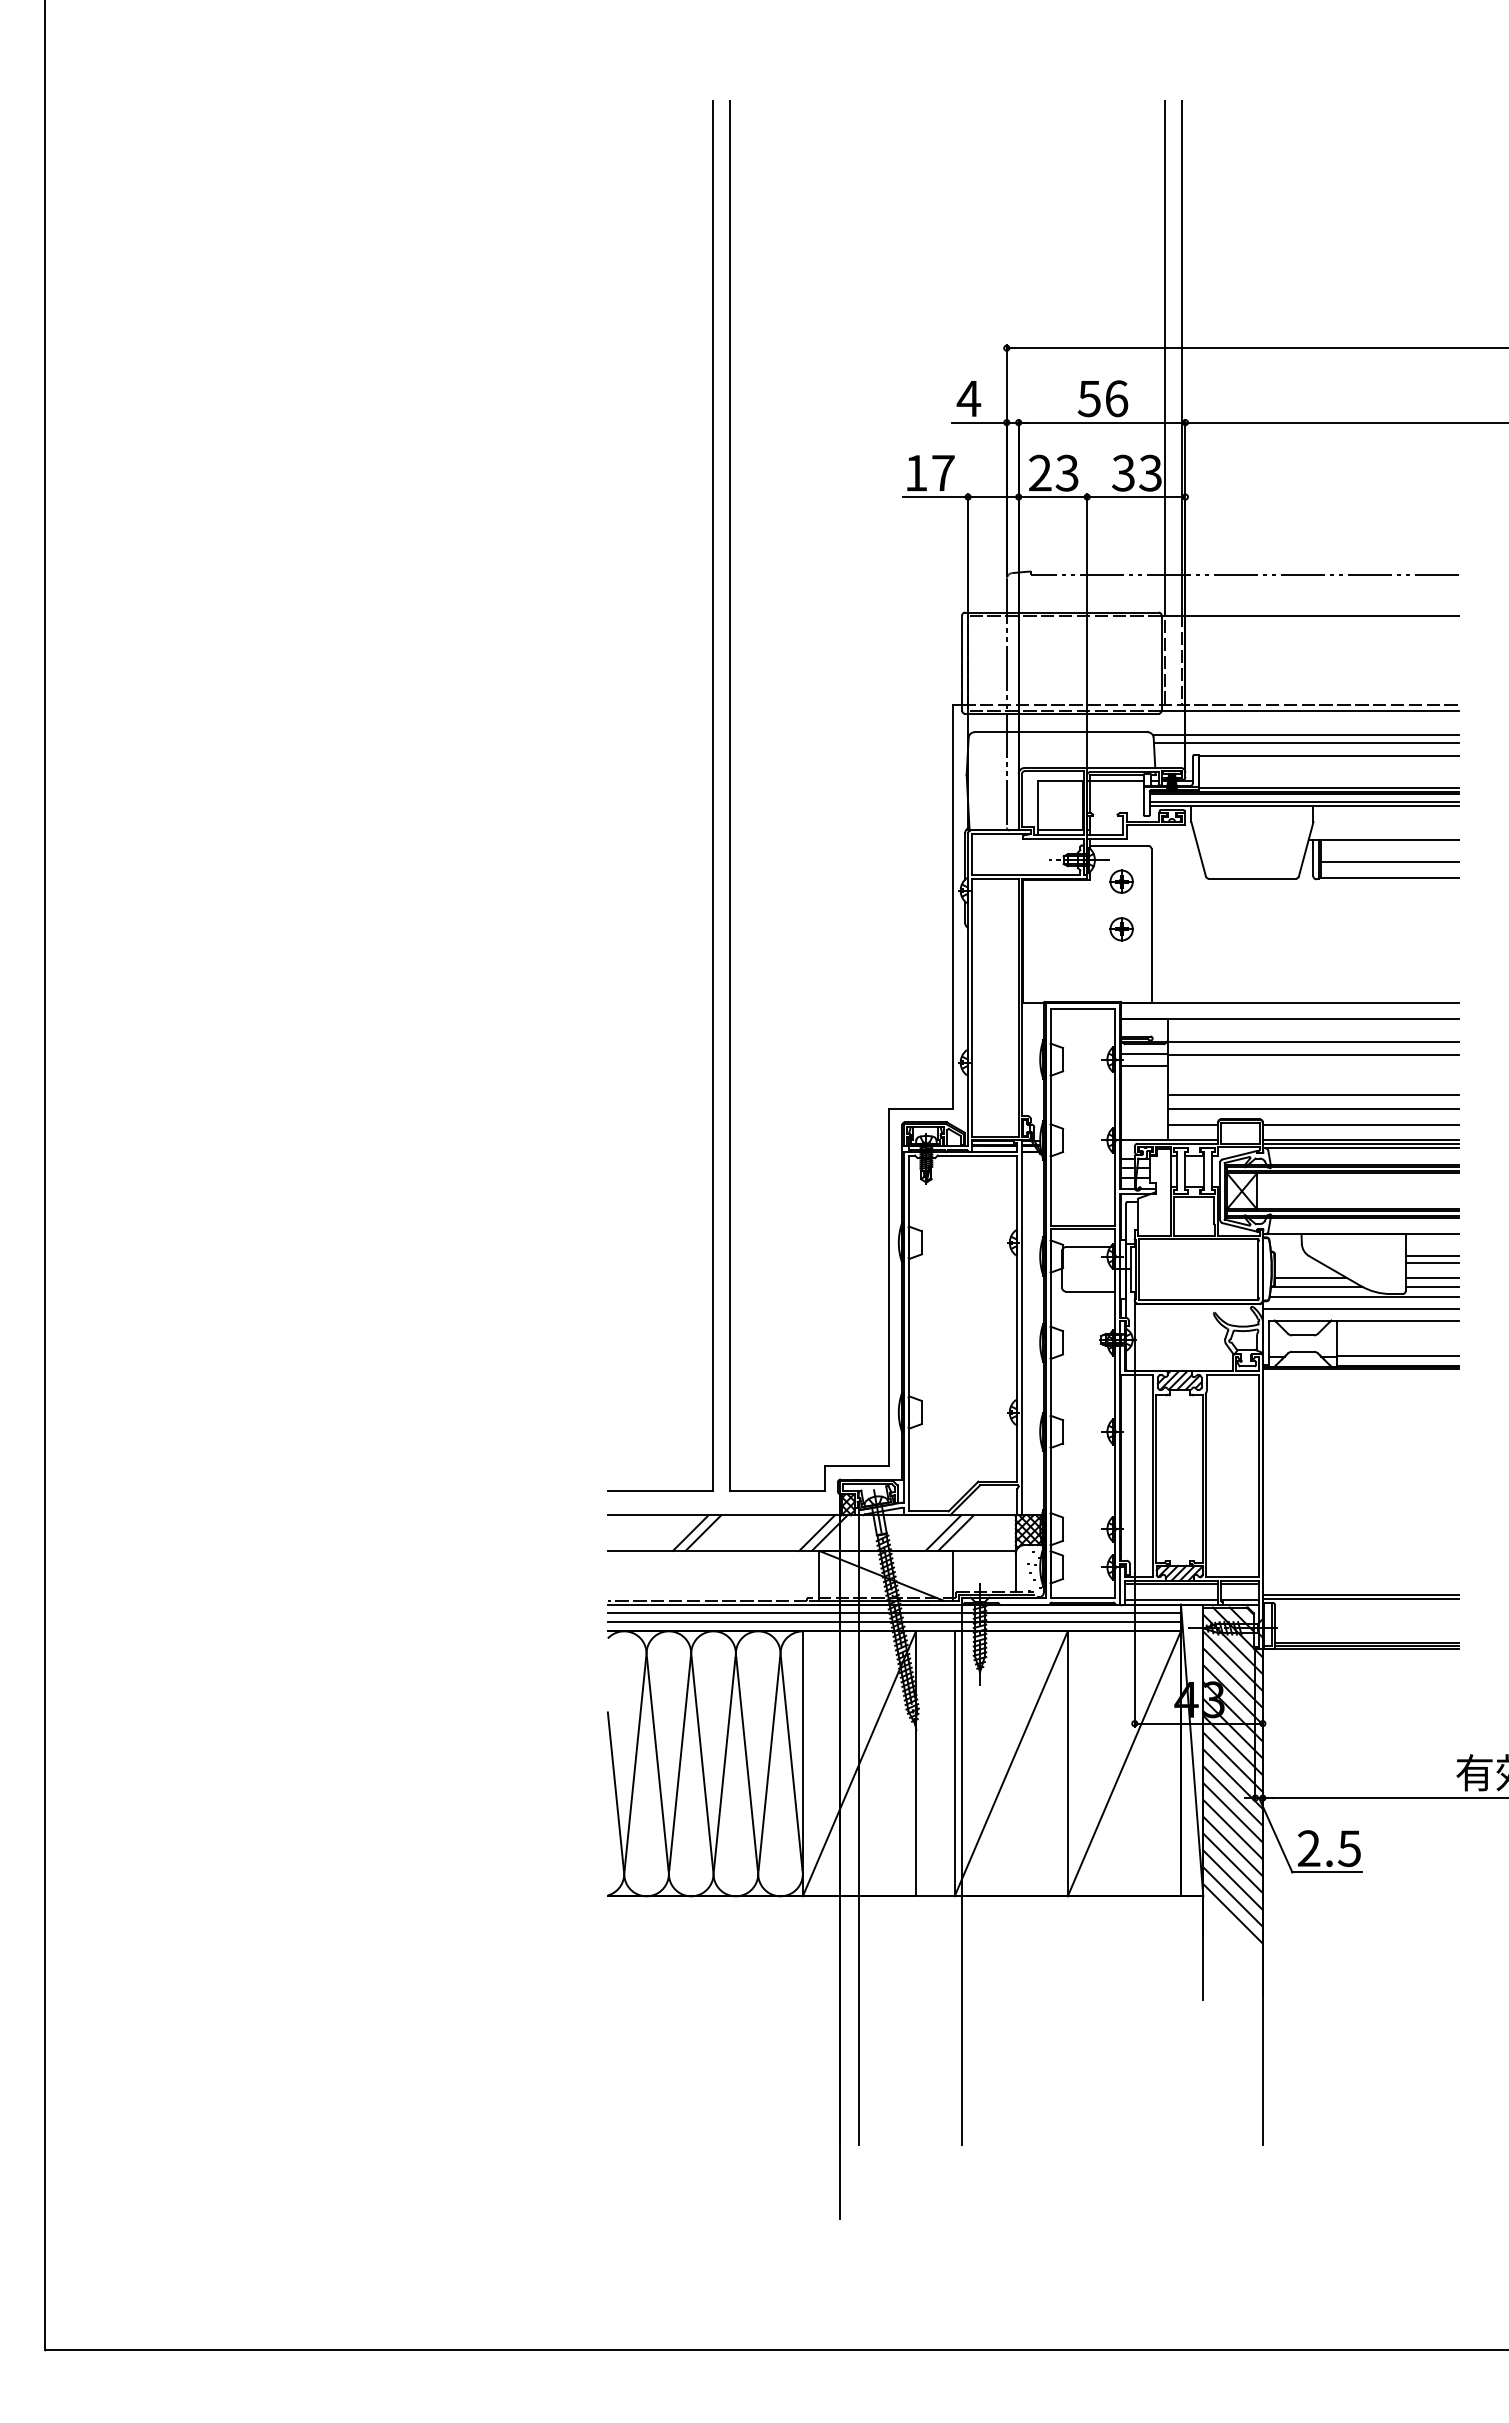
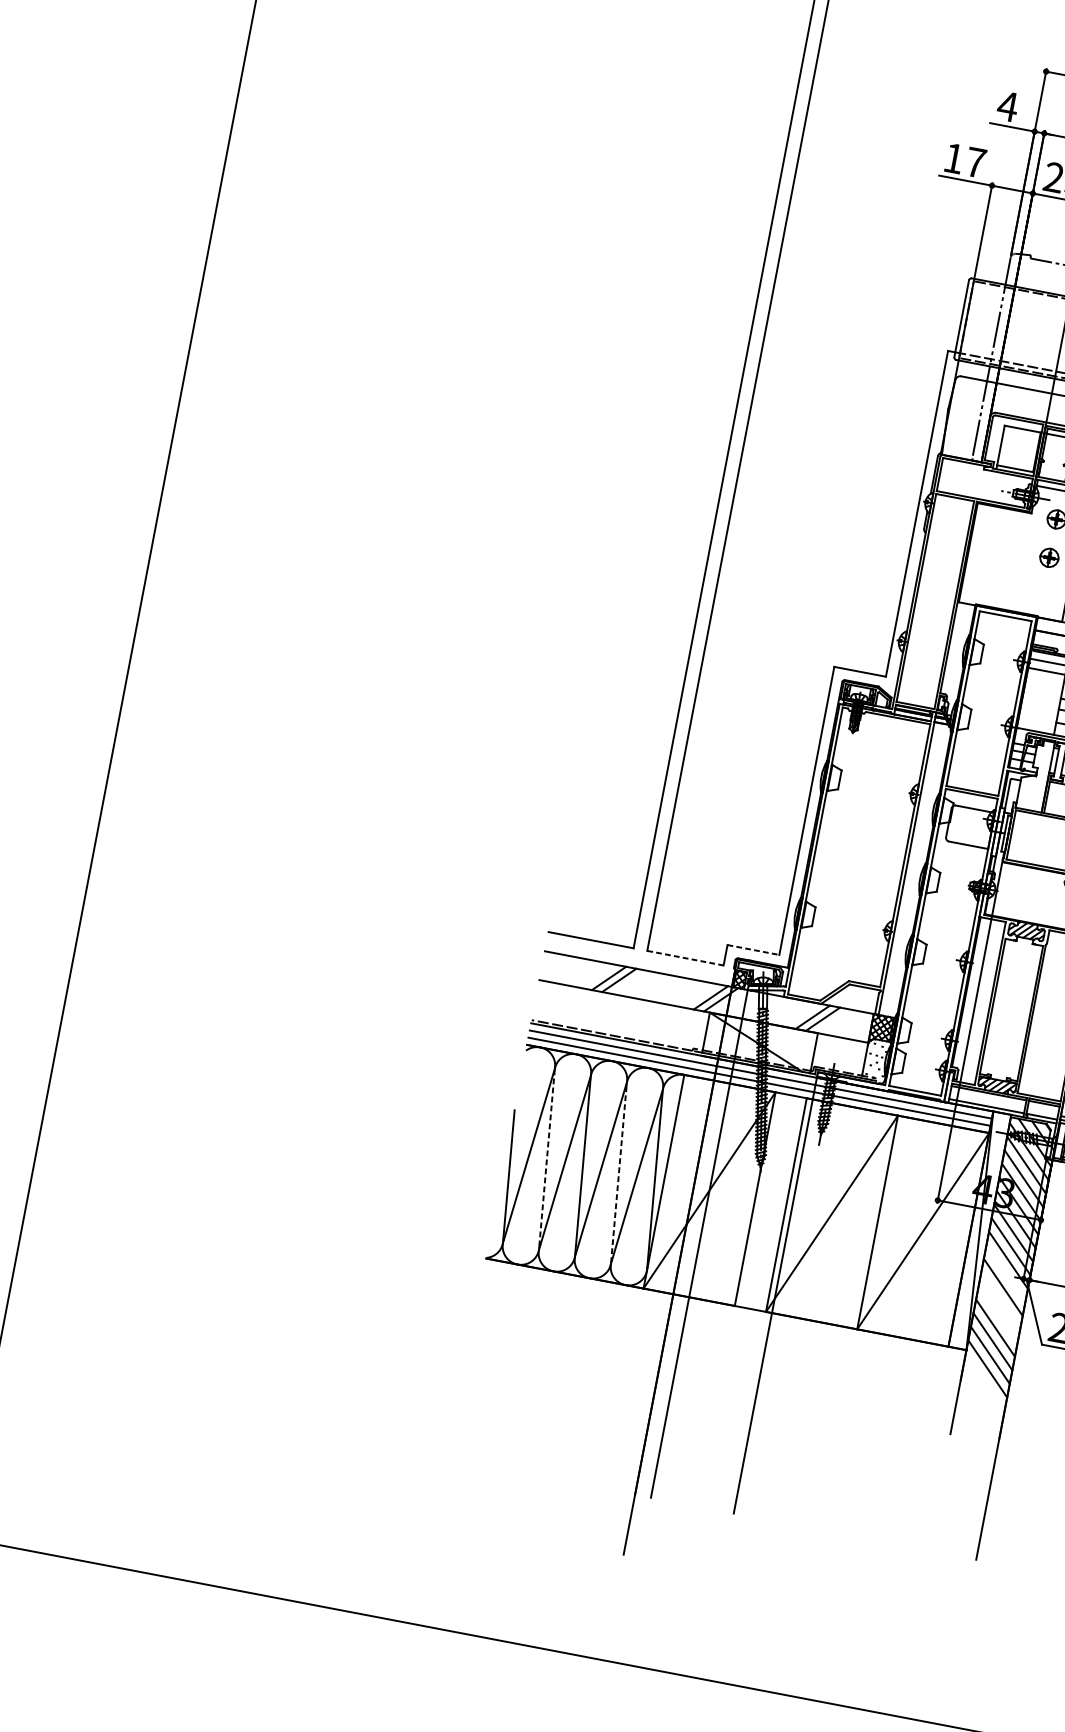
line: (857, 1466) -> (753, 950), solid -> dashed
line: (778, 1491) -> (686, 958), solid -> dashed
line: (657, 1763) -> (546, 1159), solid -> dashed
line: (747, 1764) -> (619, 1173), solid -> dashed
line: (1232, 1795) -> (1005, 1273), removed
line: (1232, 1829) -> (1000, 1300), removed
line: (1232, 1846) -> (997, 1314), removed

